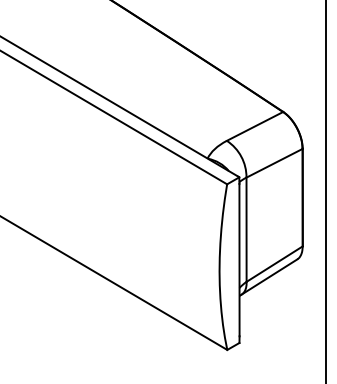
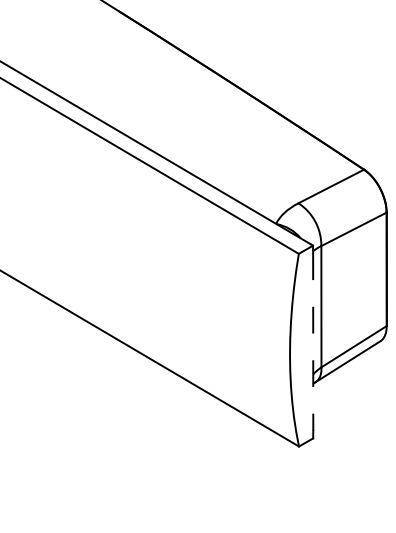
line: (239, 260) -> (313, 342), solid -> dashed

